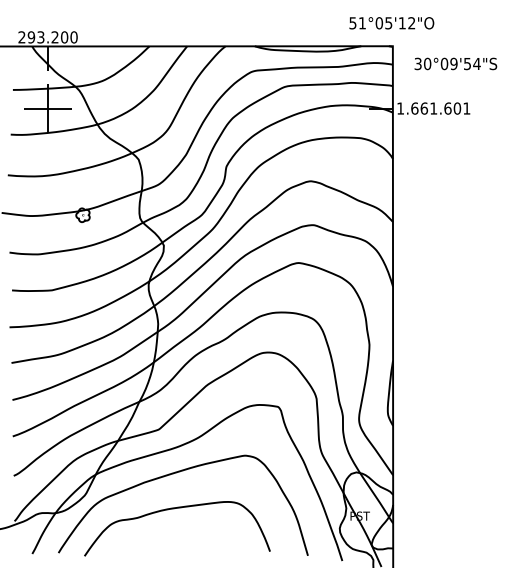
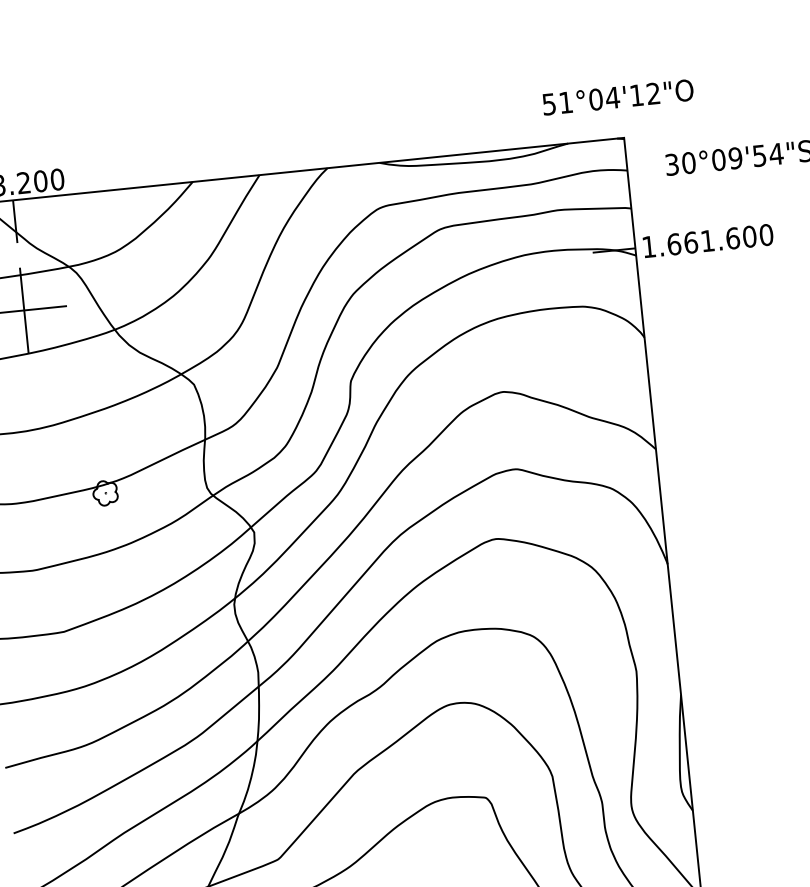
text: (388, 23) -> (612, 98), 51°05'12"O -> 51°04'12"O
text: (466, 108) -> (765, 234), 1.661.601 -> 1.661.600

